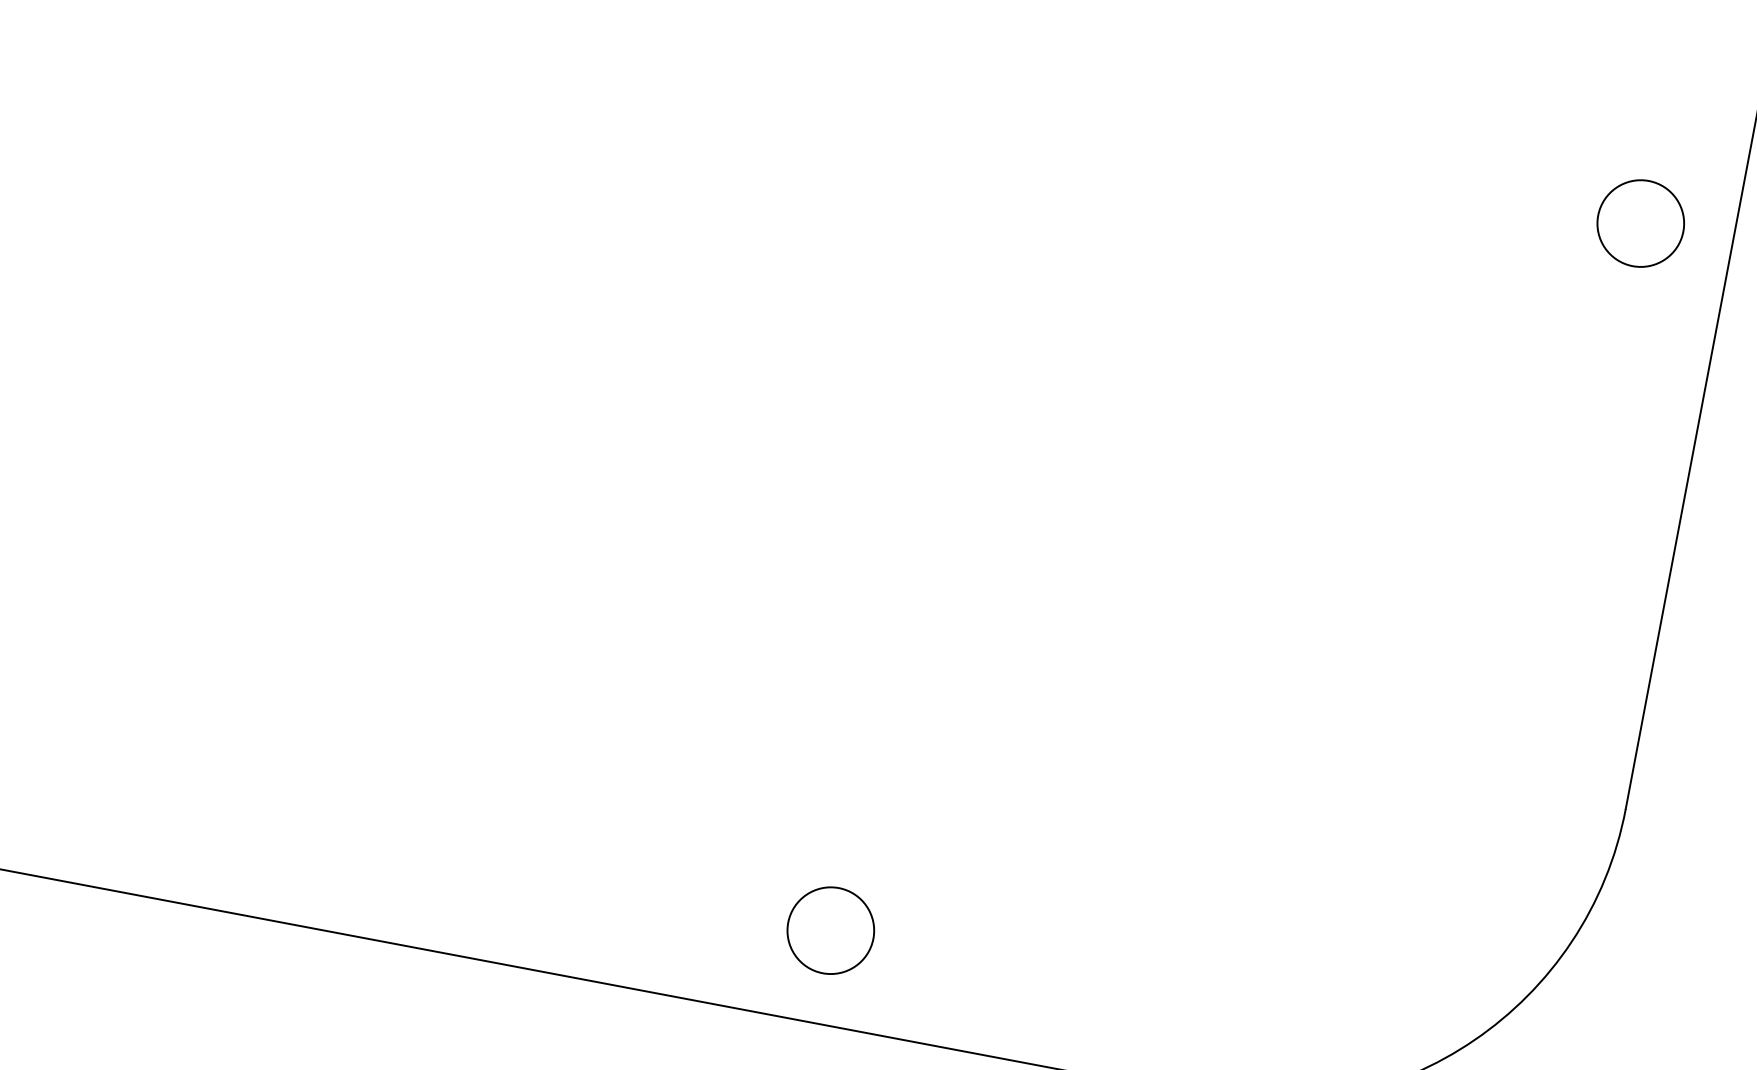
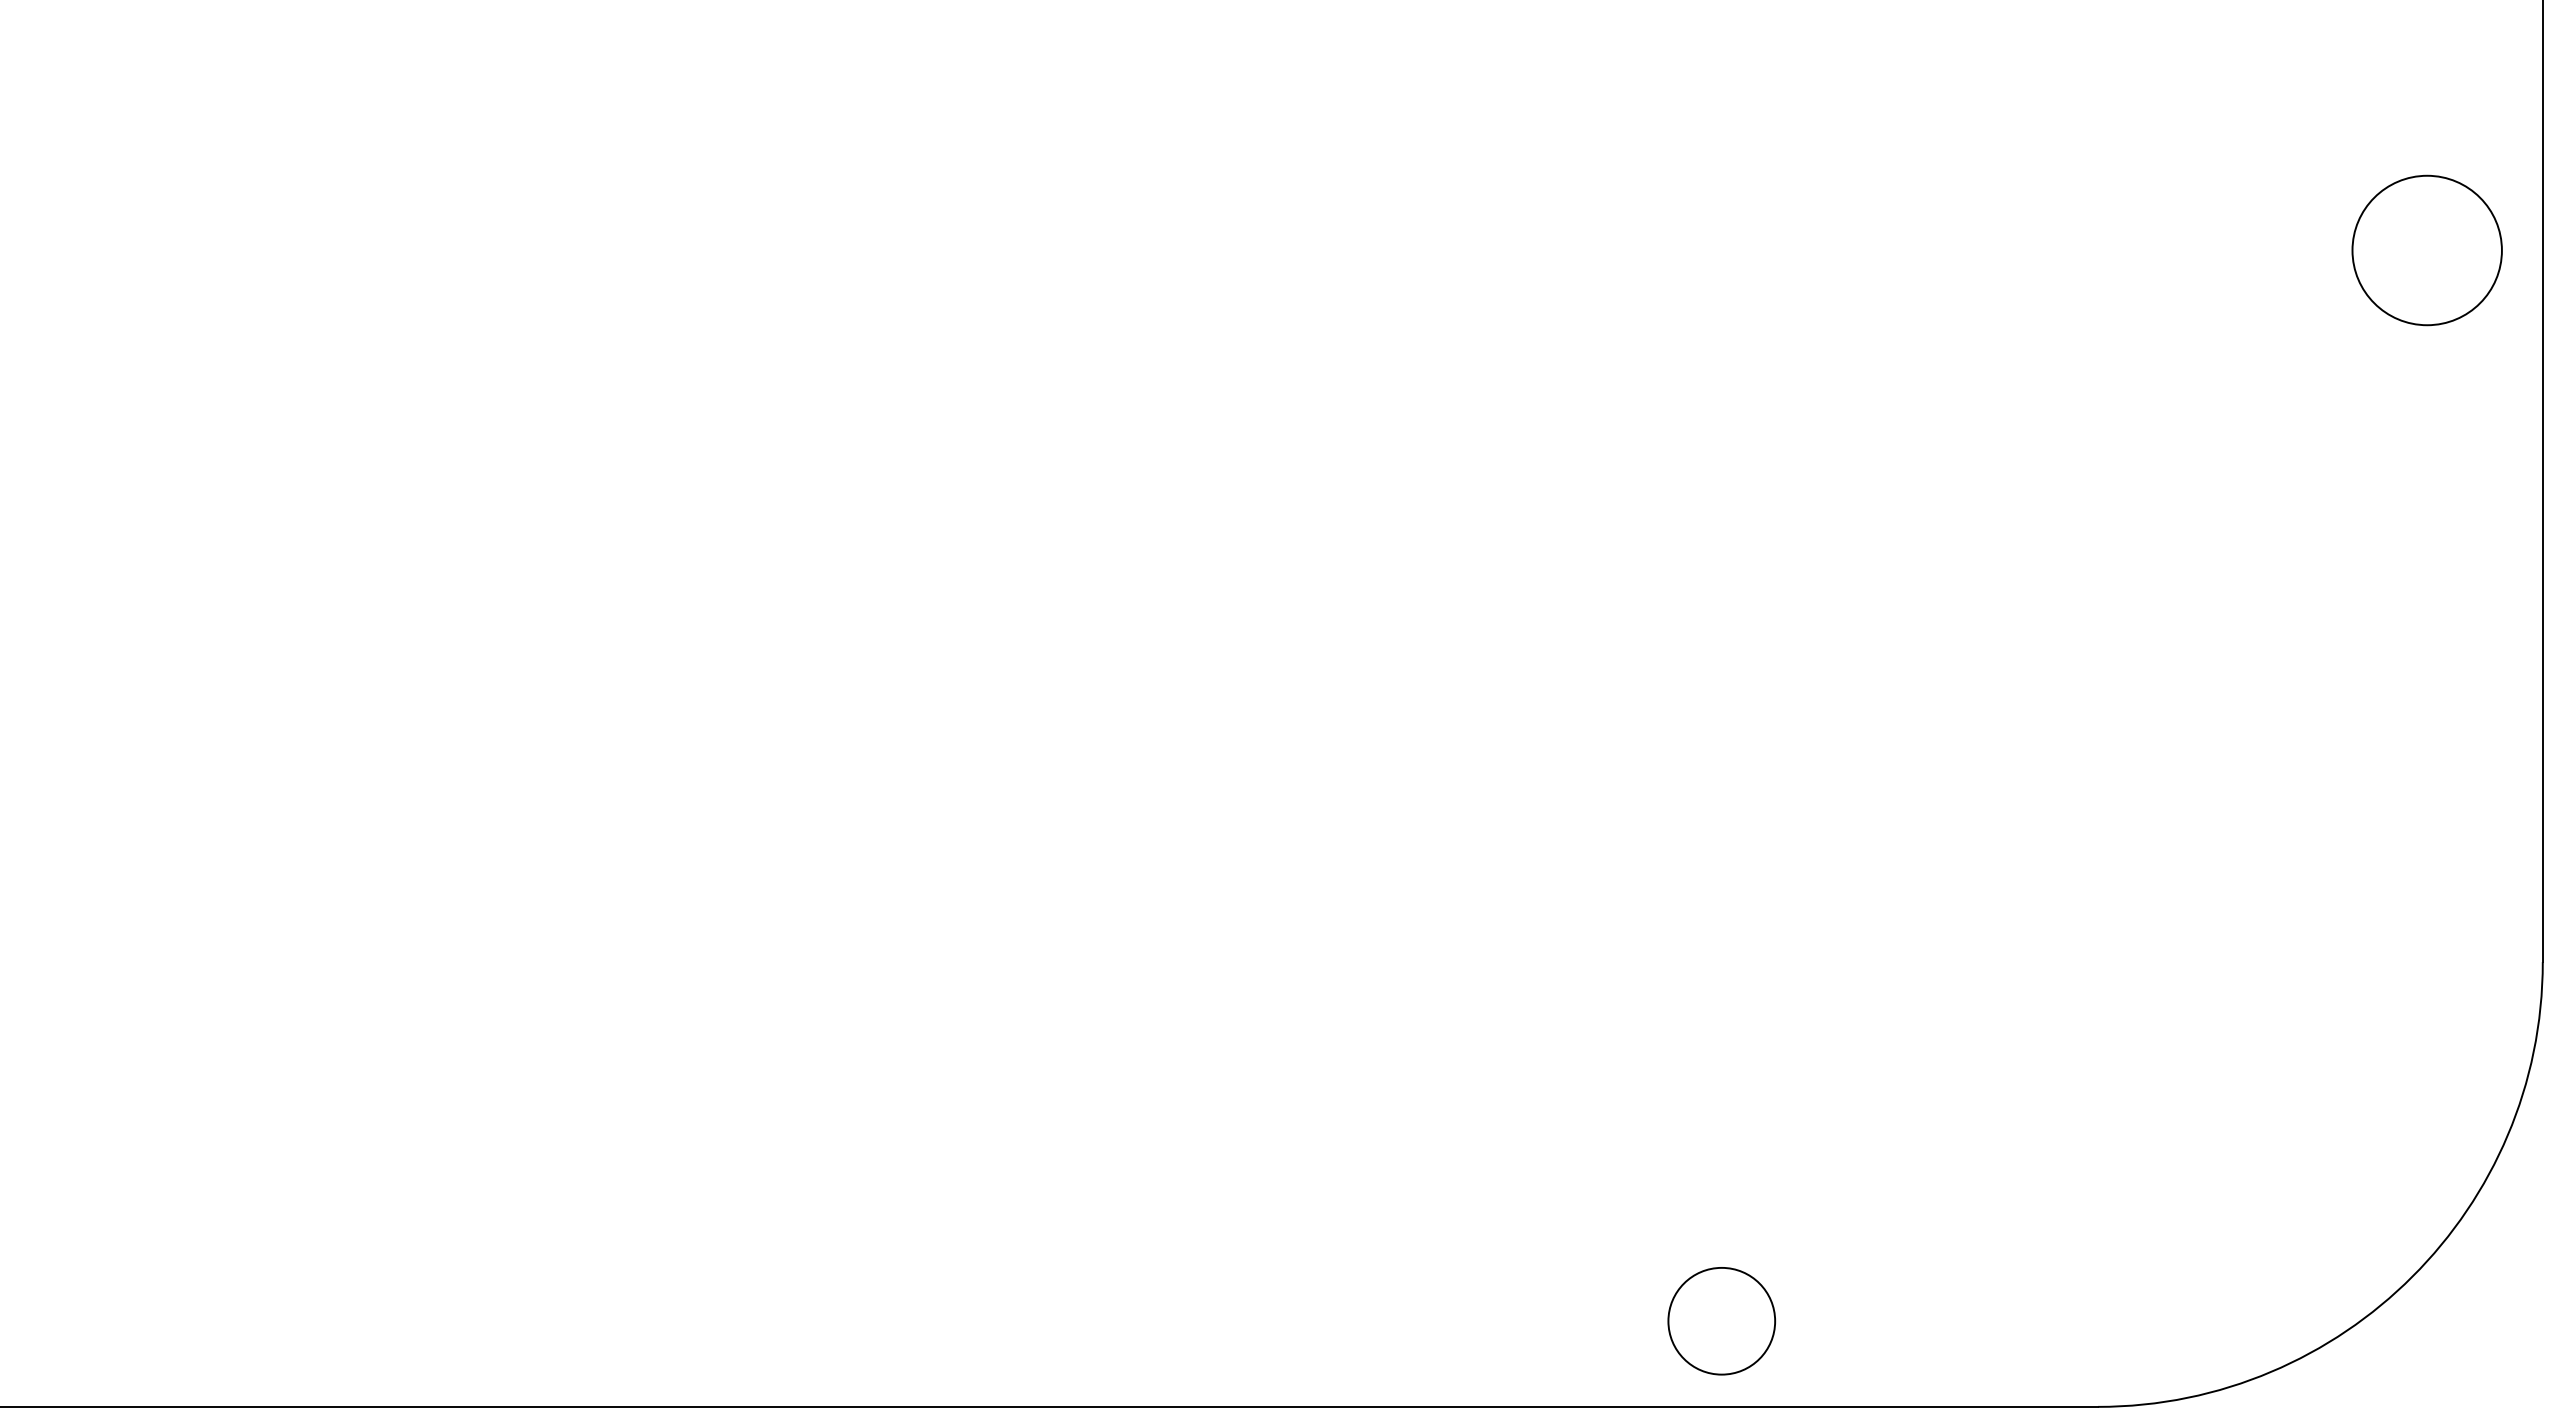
circle: (1640, 223) -> (2426, 250), size x1.4
circle: (830, 930) -> (1721, 1321), moved

